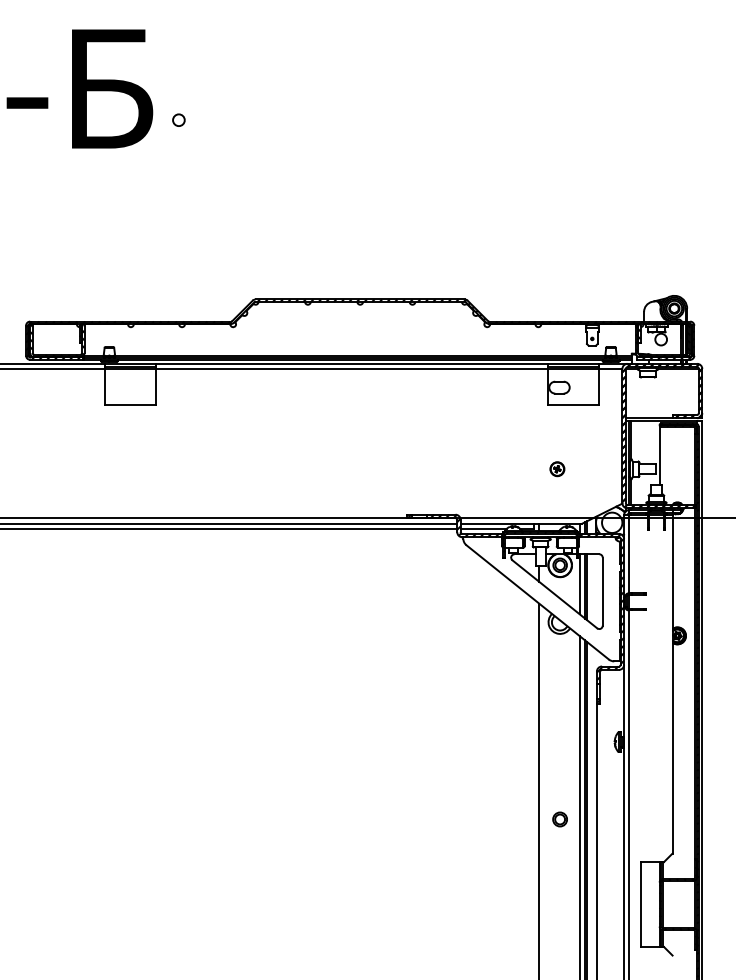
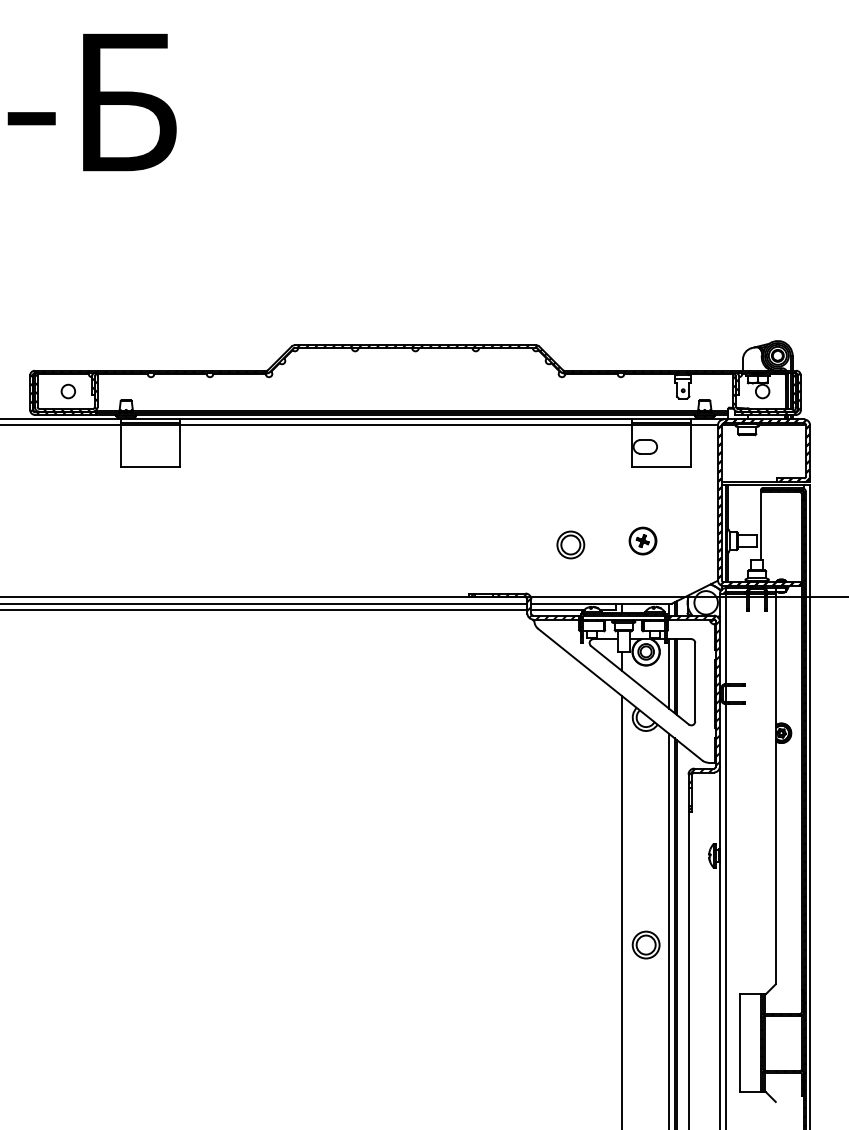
circle: (178, 120) -> (67, 391), moved
part: (557, 468) -> (642, 540), size x1.67
part: (494, 472) -> (570, 544), added
part: (559, 819) -> (645, 944), size x1.67

